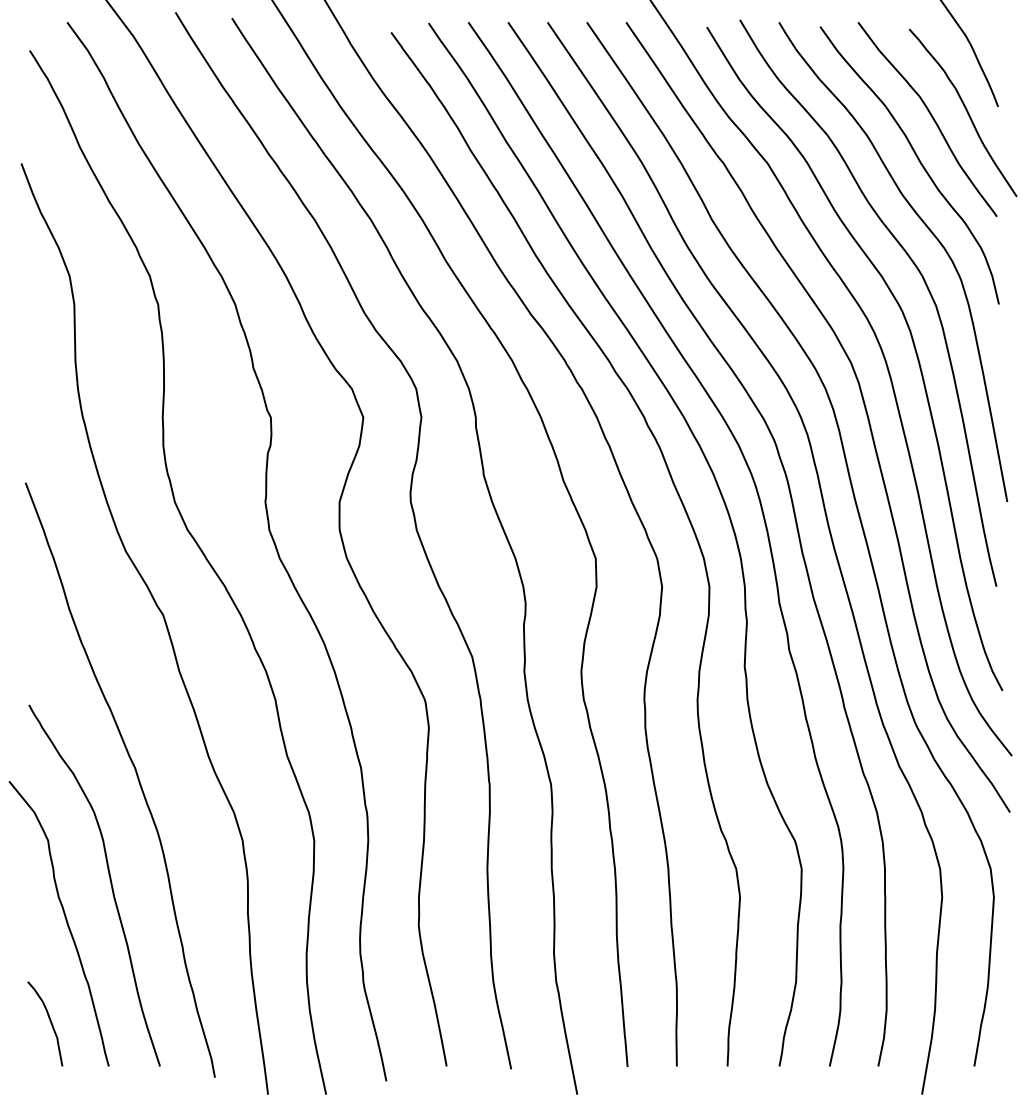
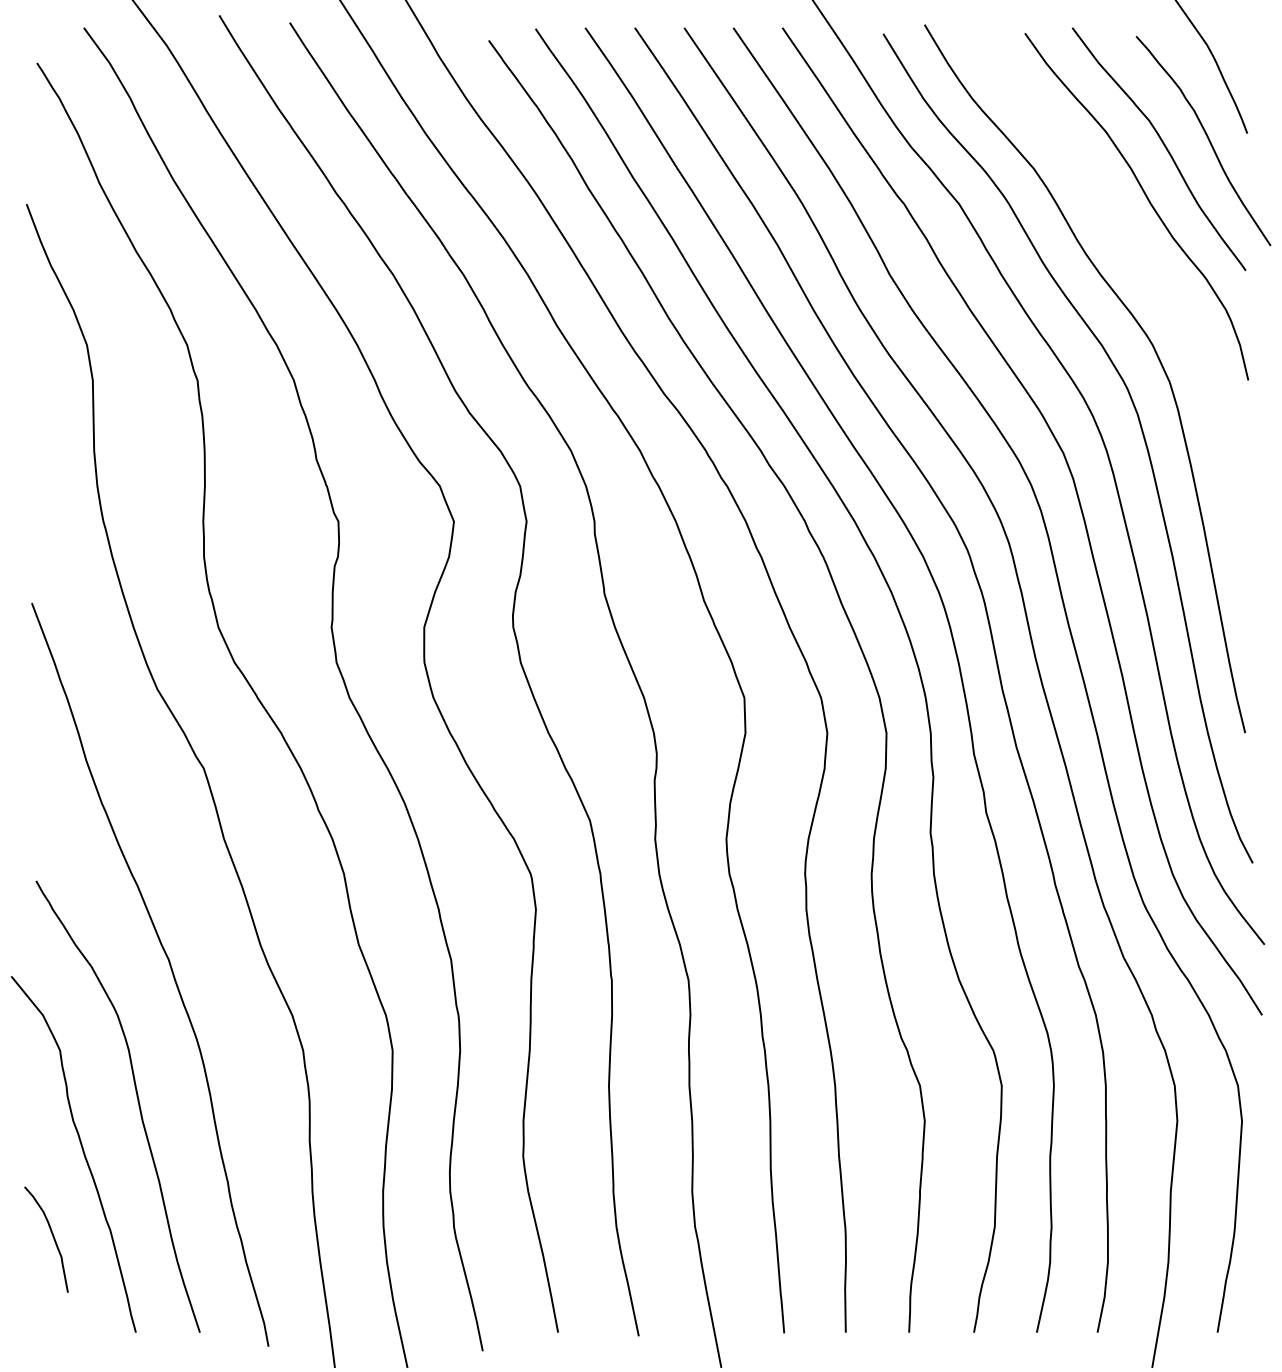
curve: (930, 232) -> (1162, 290), removed
curve: (49, 1021) -> (51, 1236), moved

